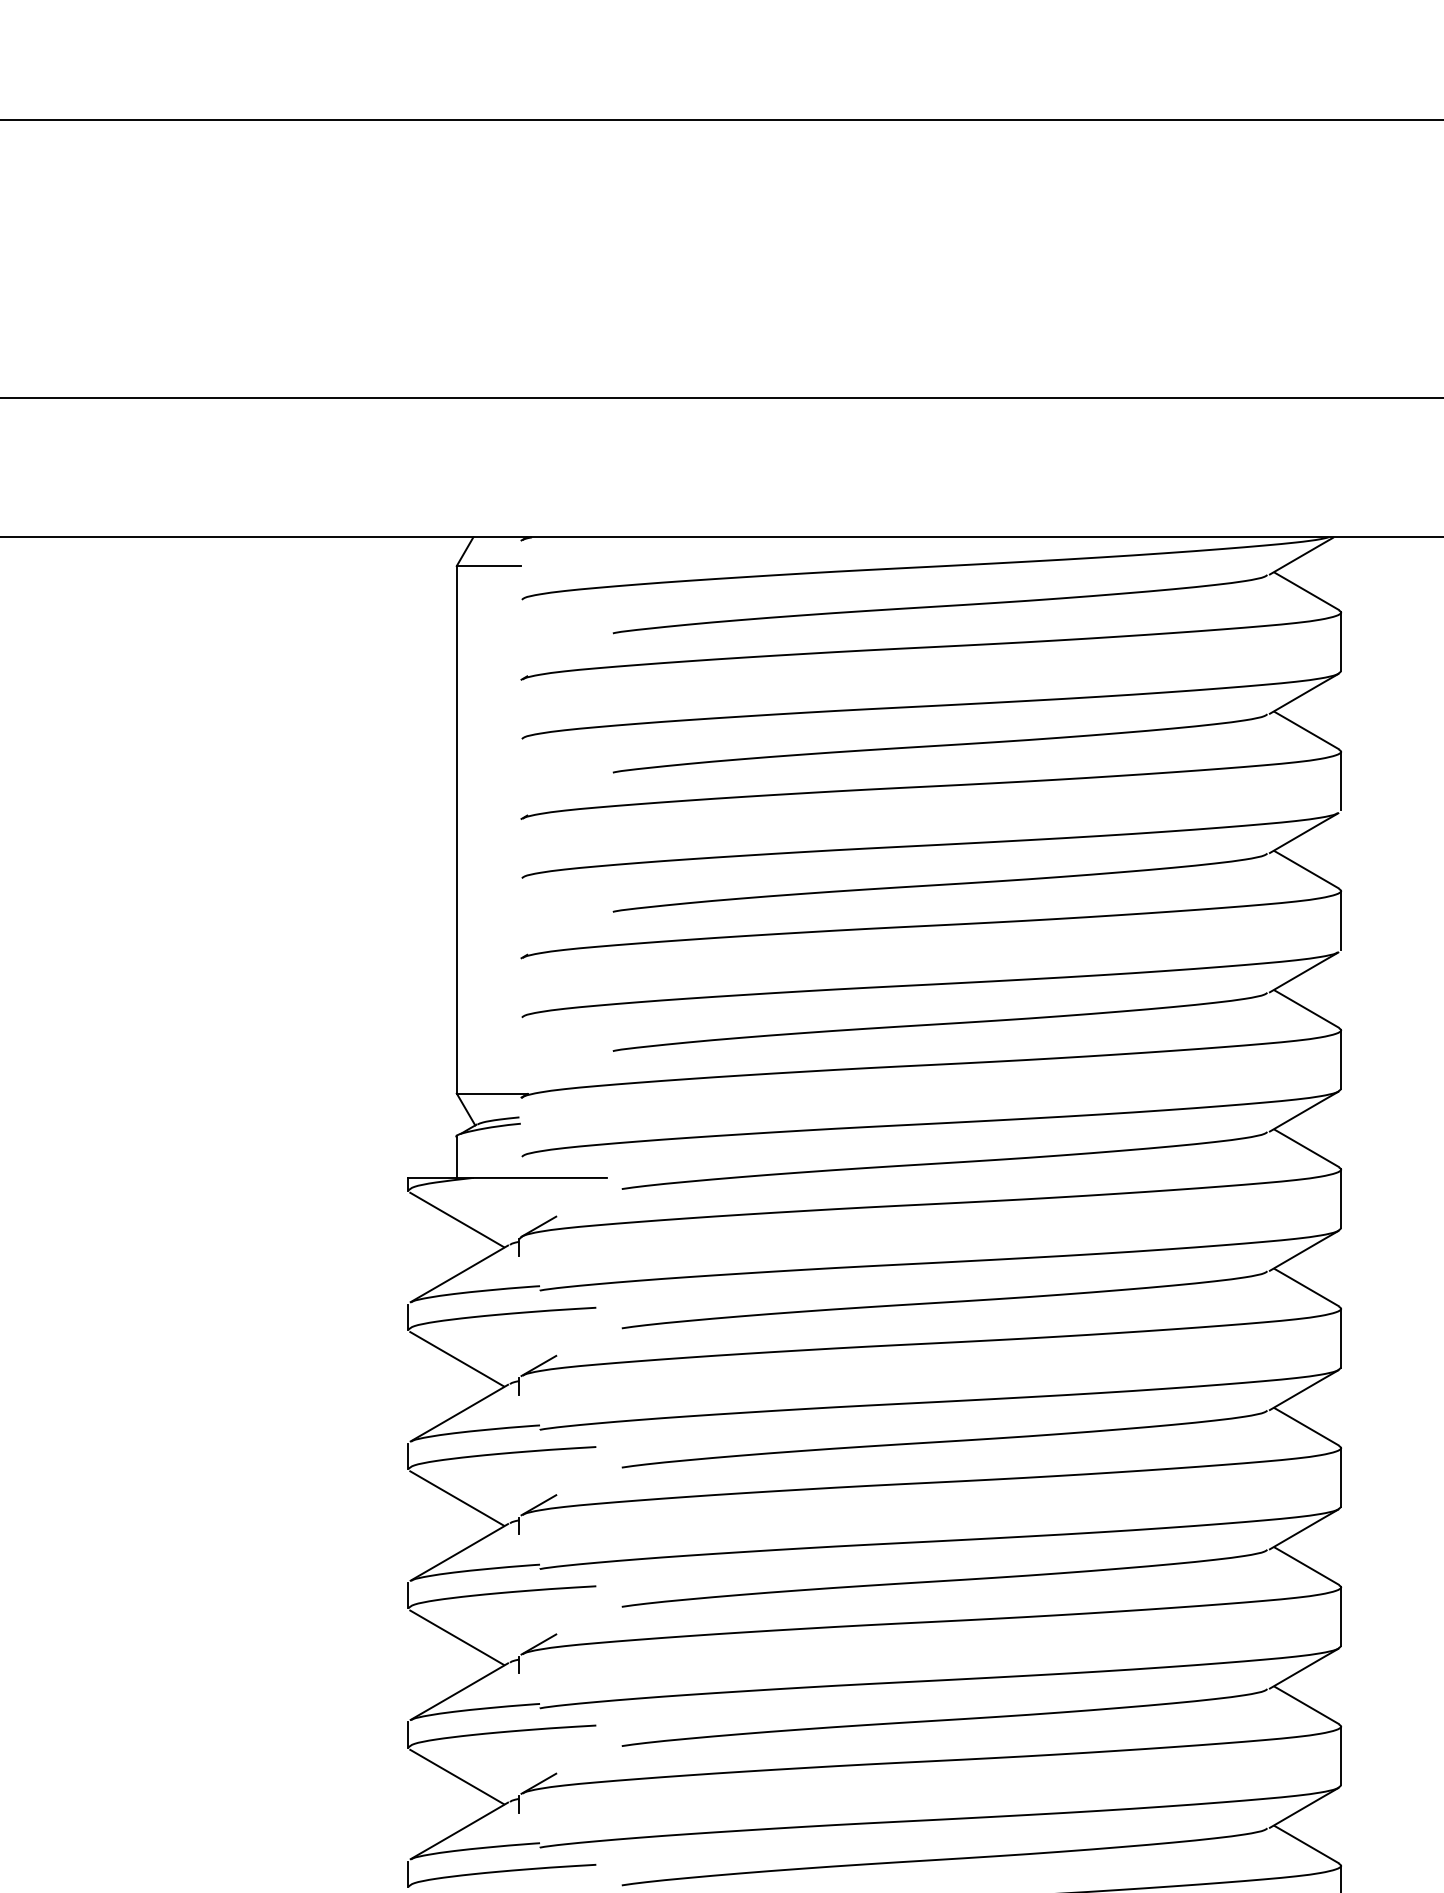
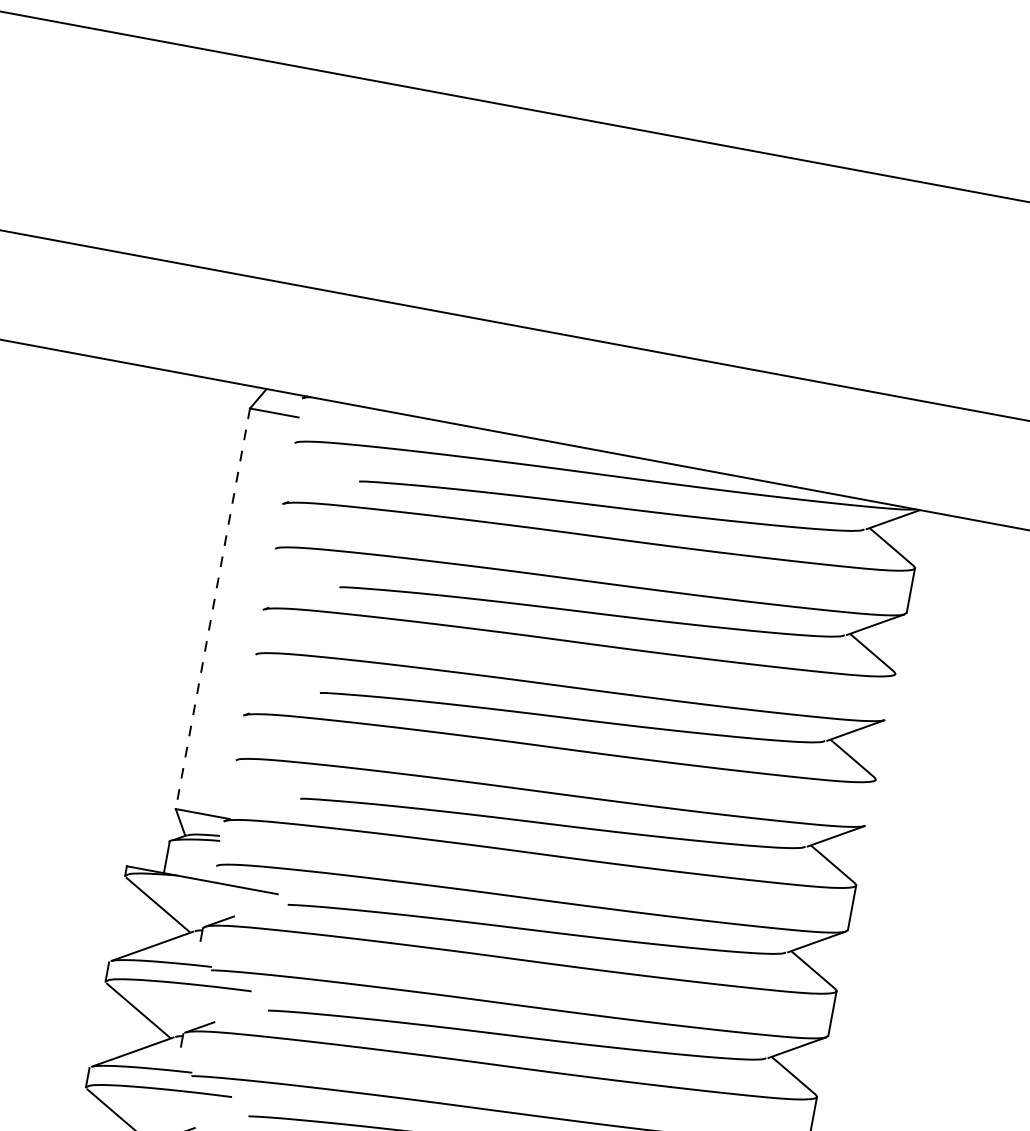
line: (1341, 780) -> (891, 695), removed
line: (456, 829) -> (212, 608), solid -> dashed
line: (1341, 919) -> (872, 801), removed

